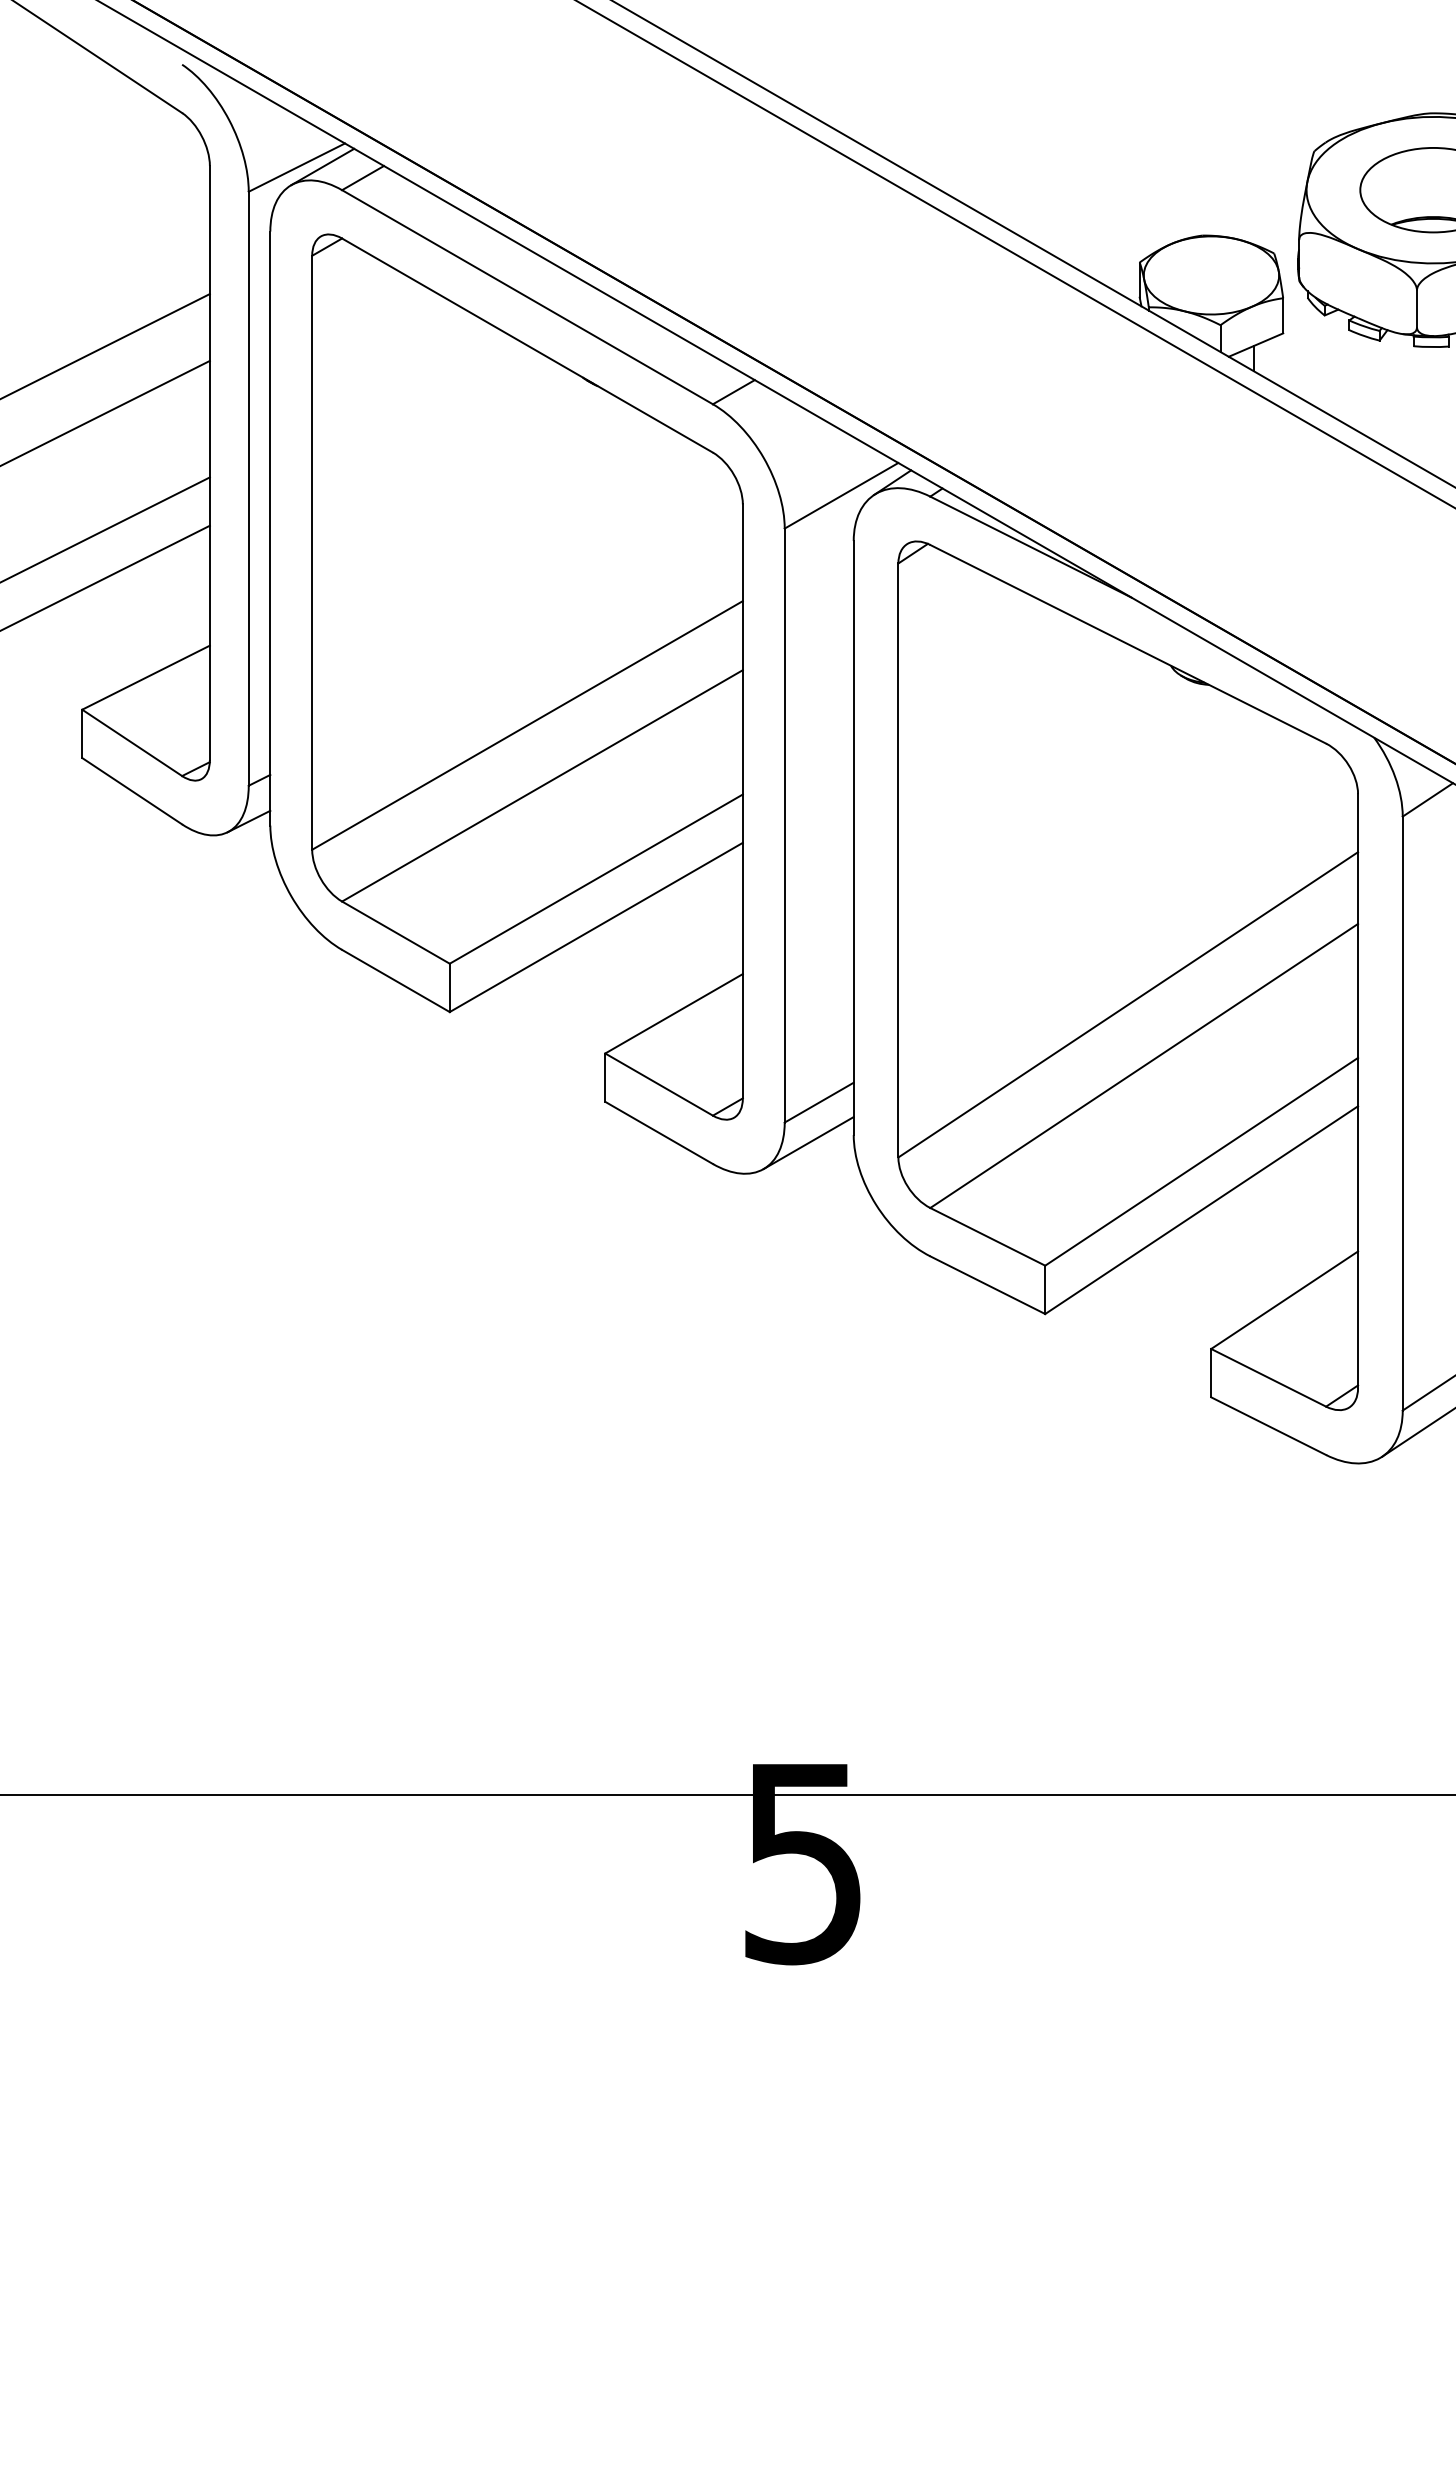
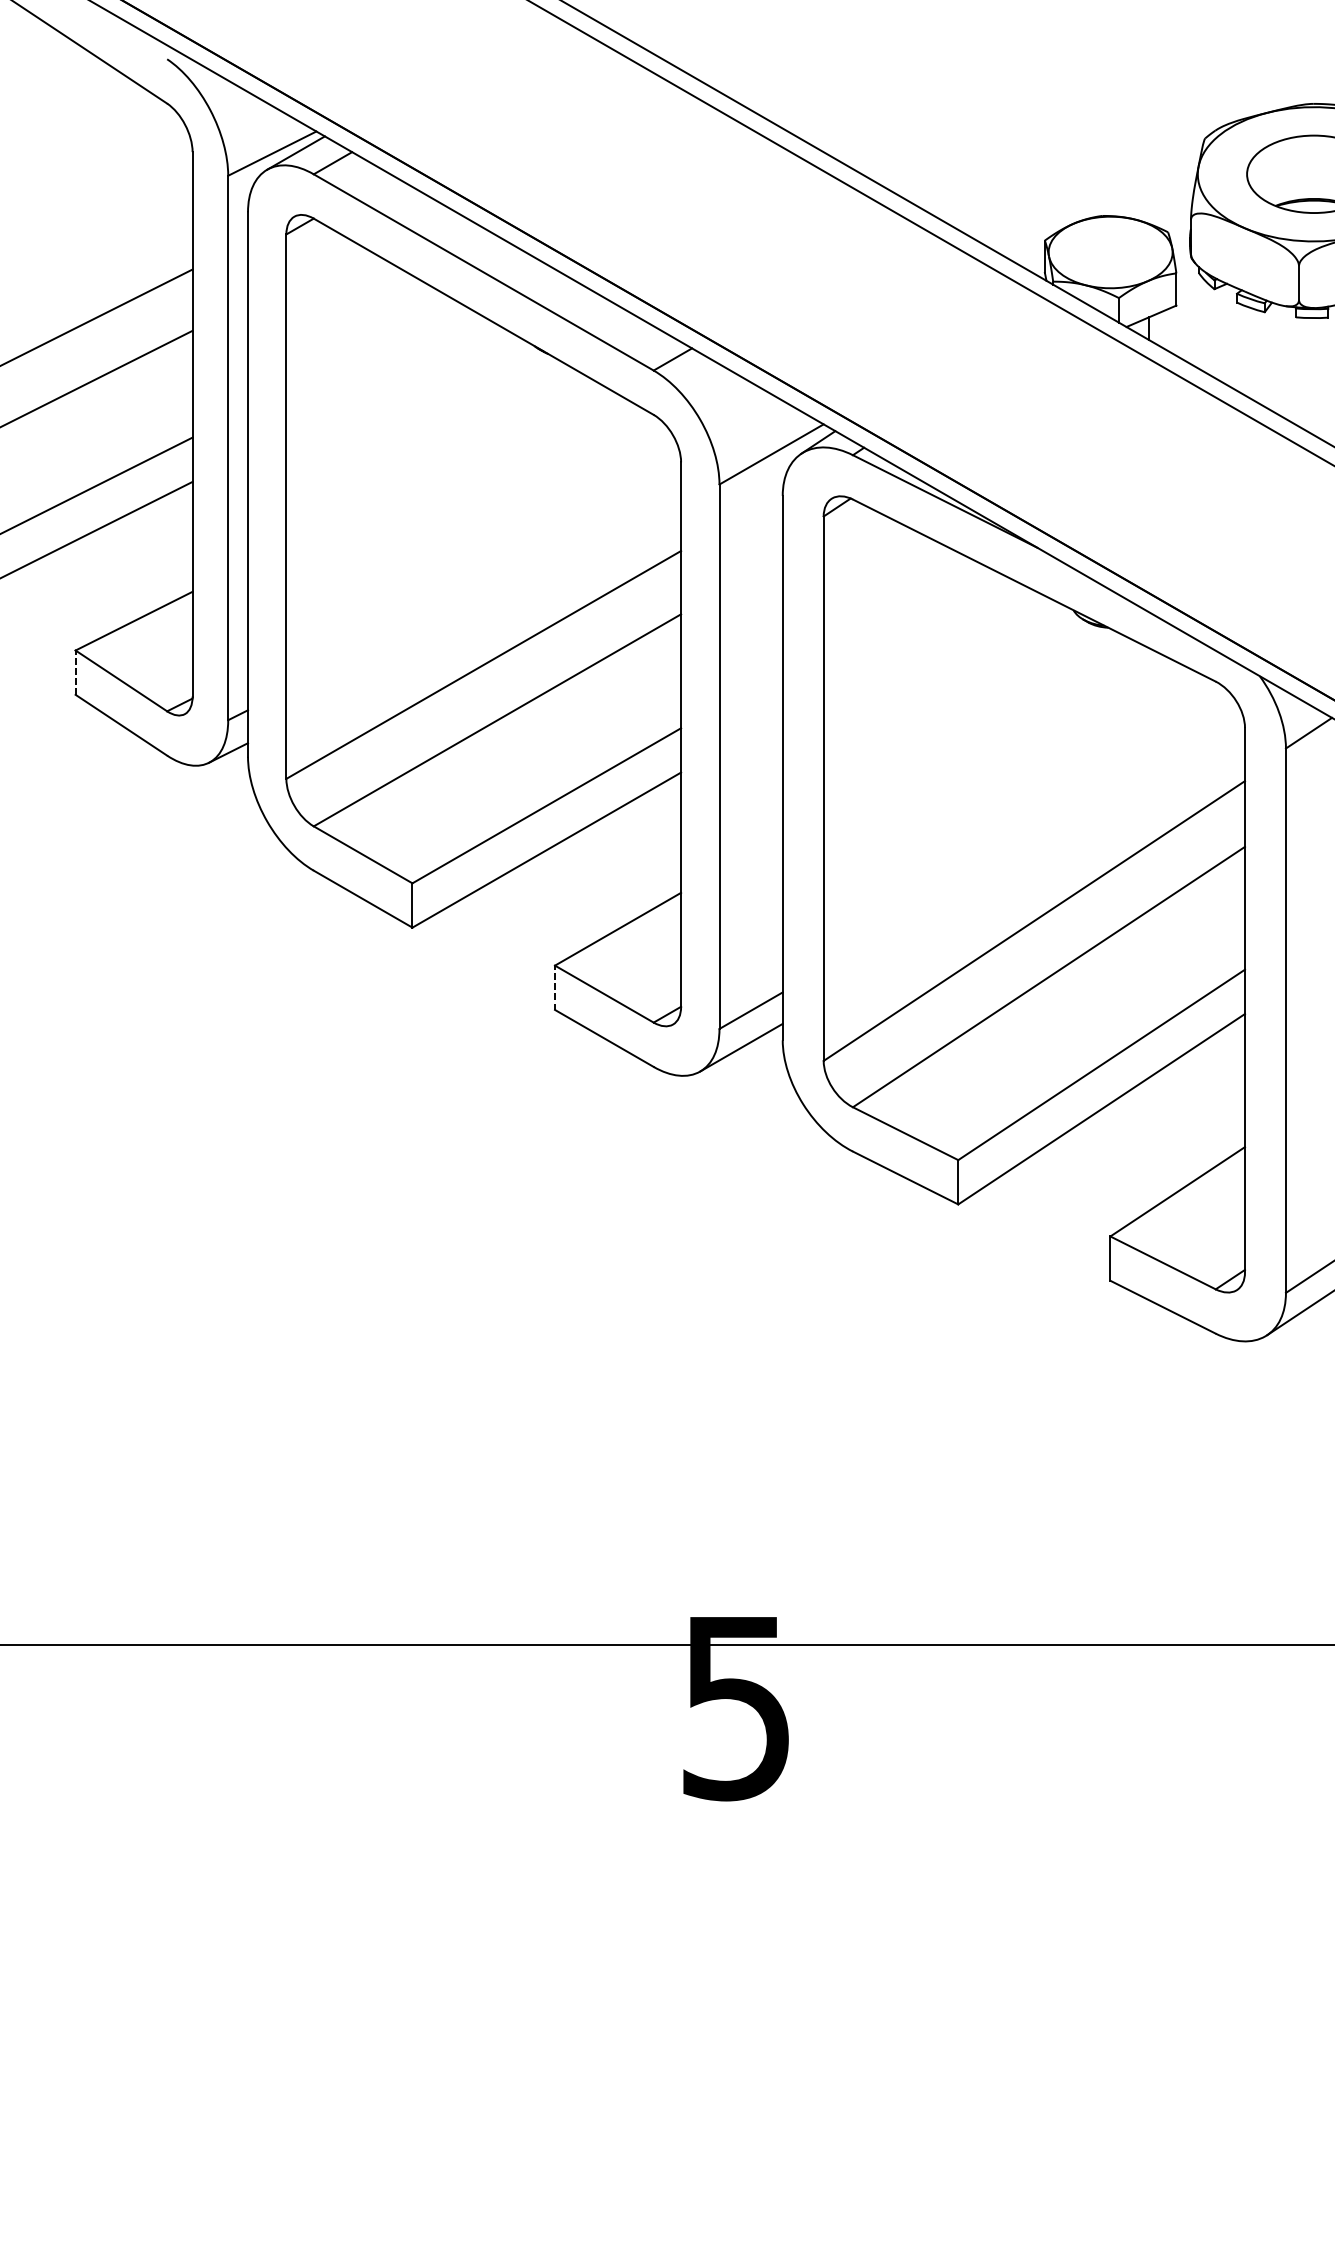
line: (82, 733) -> (75, 672), solid -> dashed
line: (605, 1077) -> (555, 987), solid -> dashed

